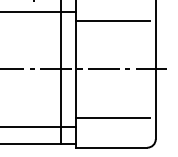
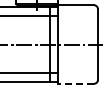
line: (112, 21) -> (76, 20), removed
line: (112, 117) -> (76, 68), removed
line: (112, 146) -> (76, 83), solid -> dashed

